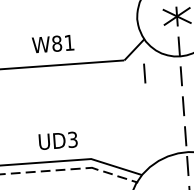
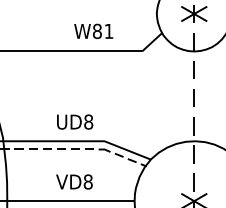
text: (52, 43) -> (93, 30), moved
line: (143, 72) -> (159, 64), removed
text: (72, 139) -> (88, 121), UD3 -> UD8

